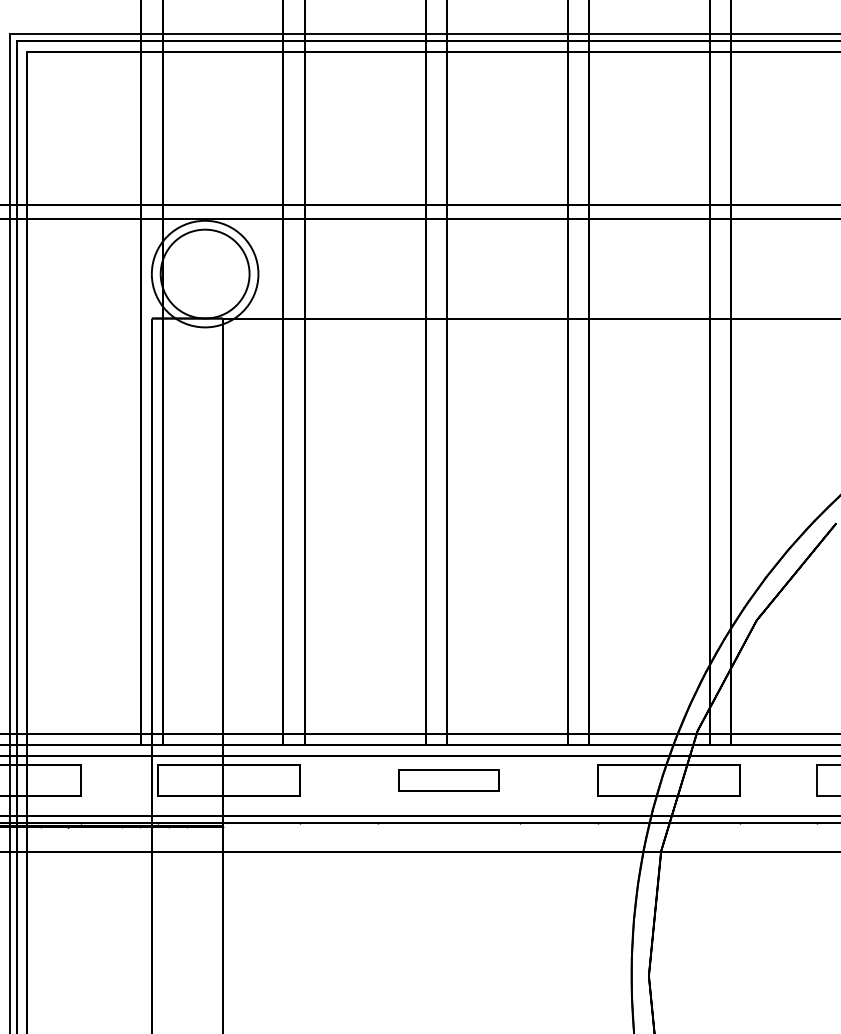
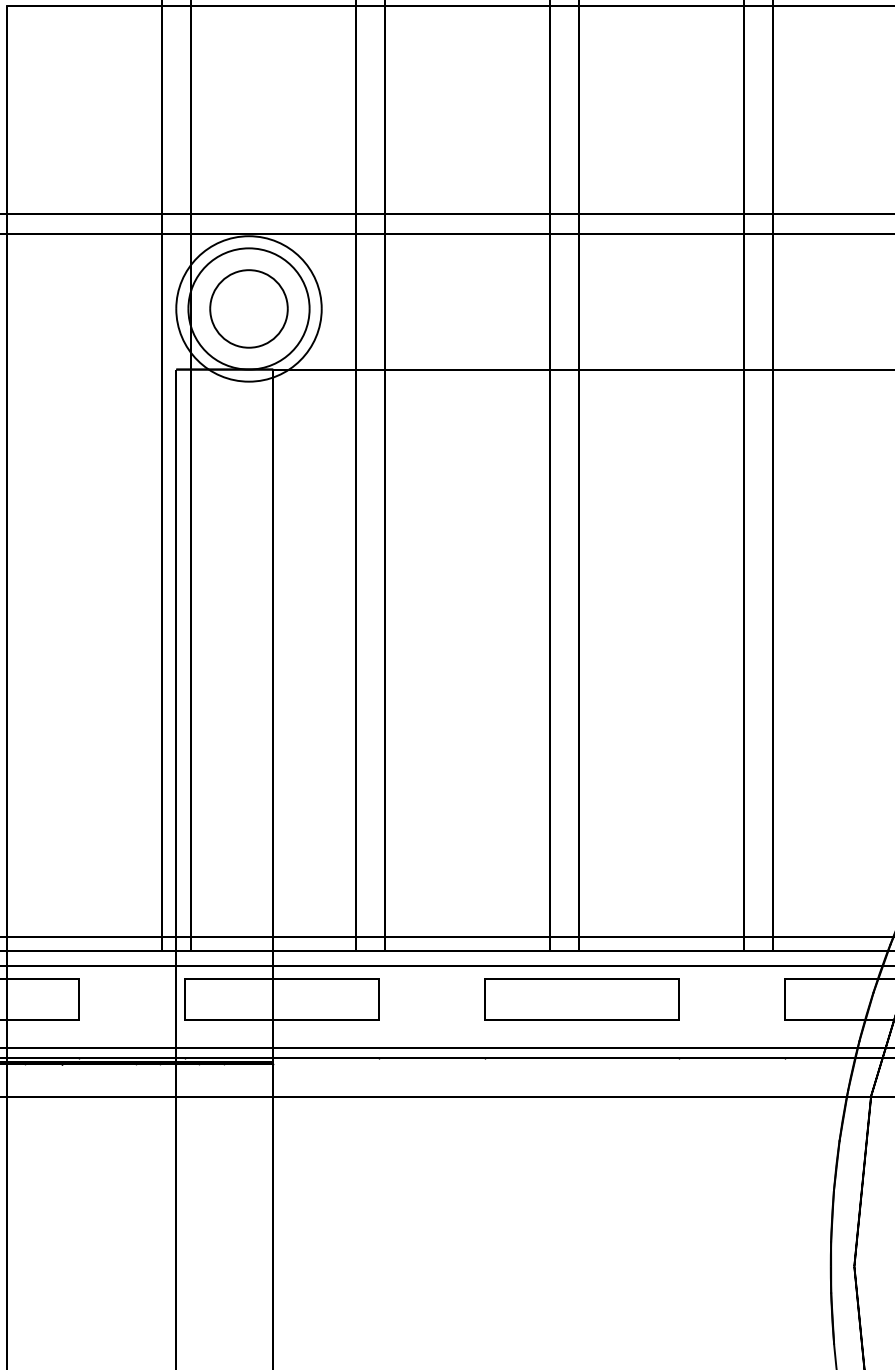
part: (204, 273) -> (248, 308), added
part: (448, 780) -> (580, 999), size x1.43

